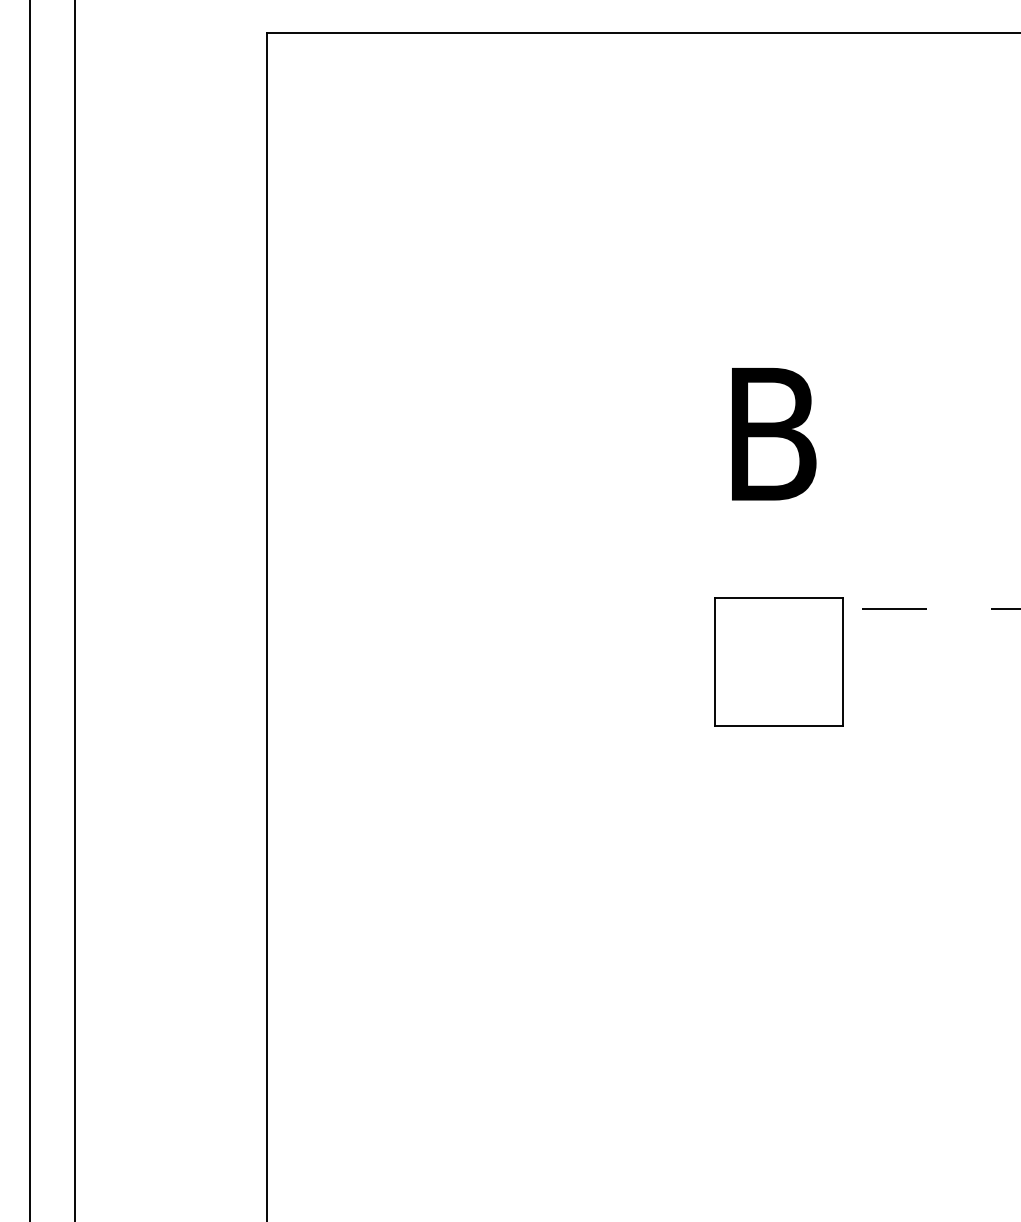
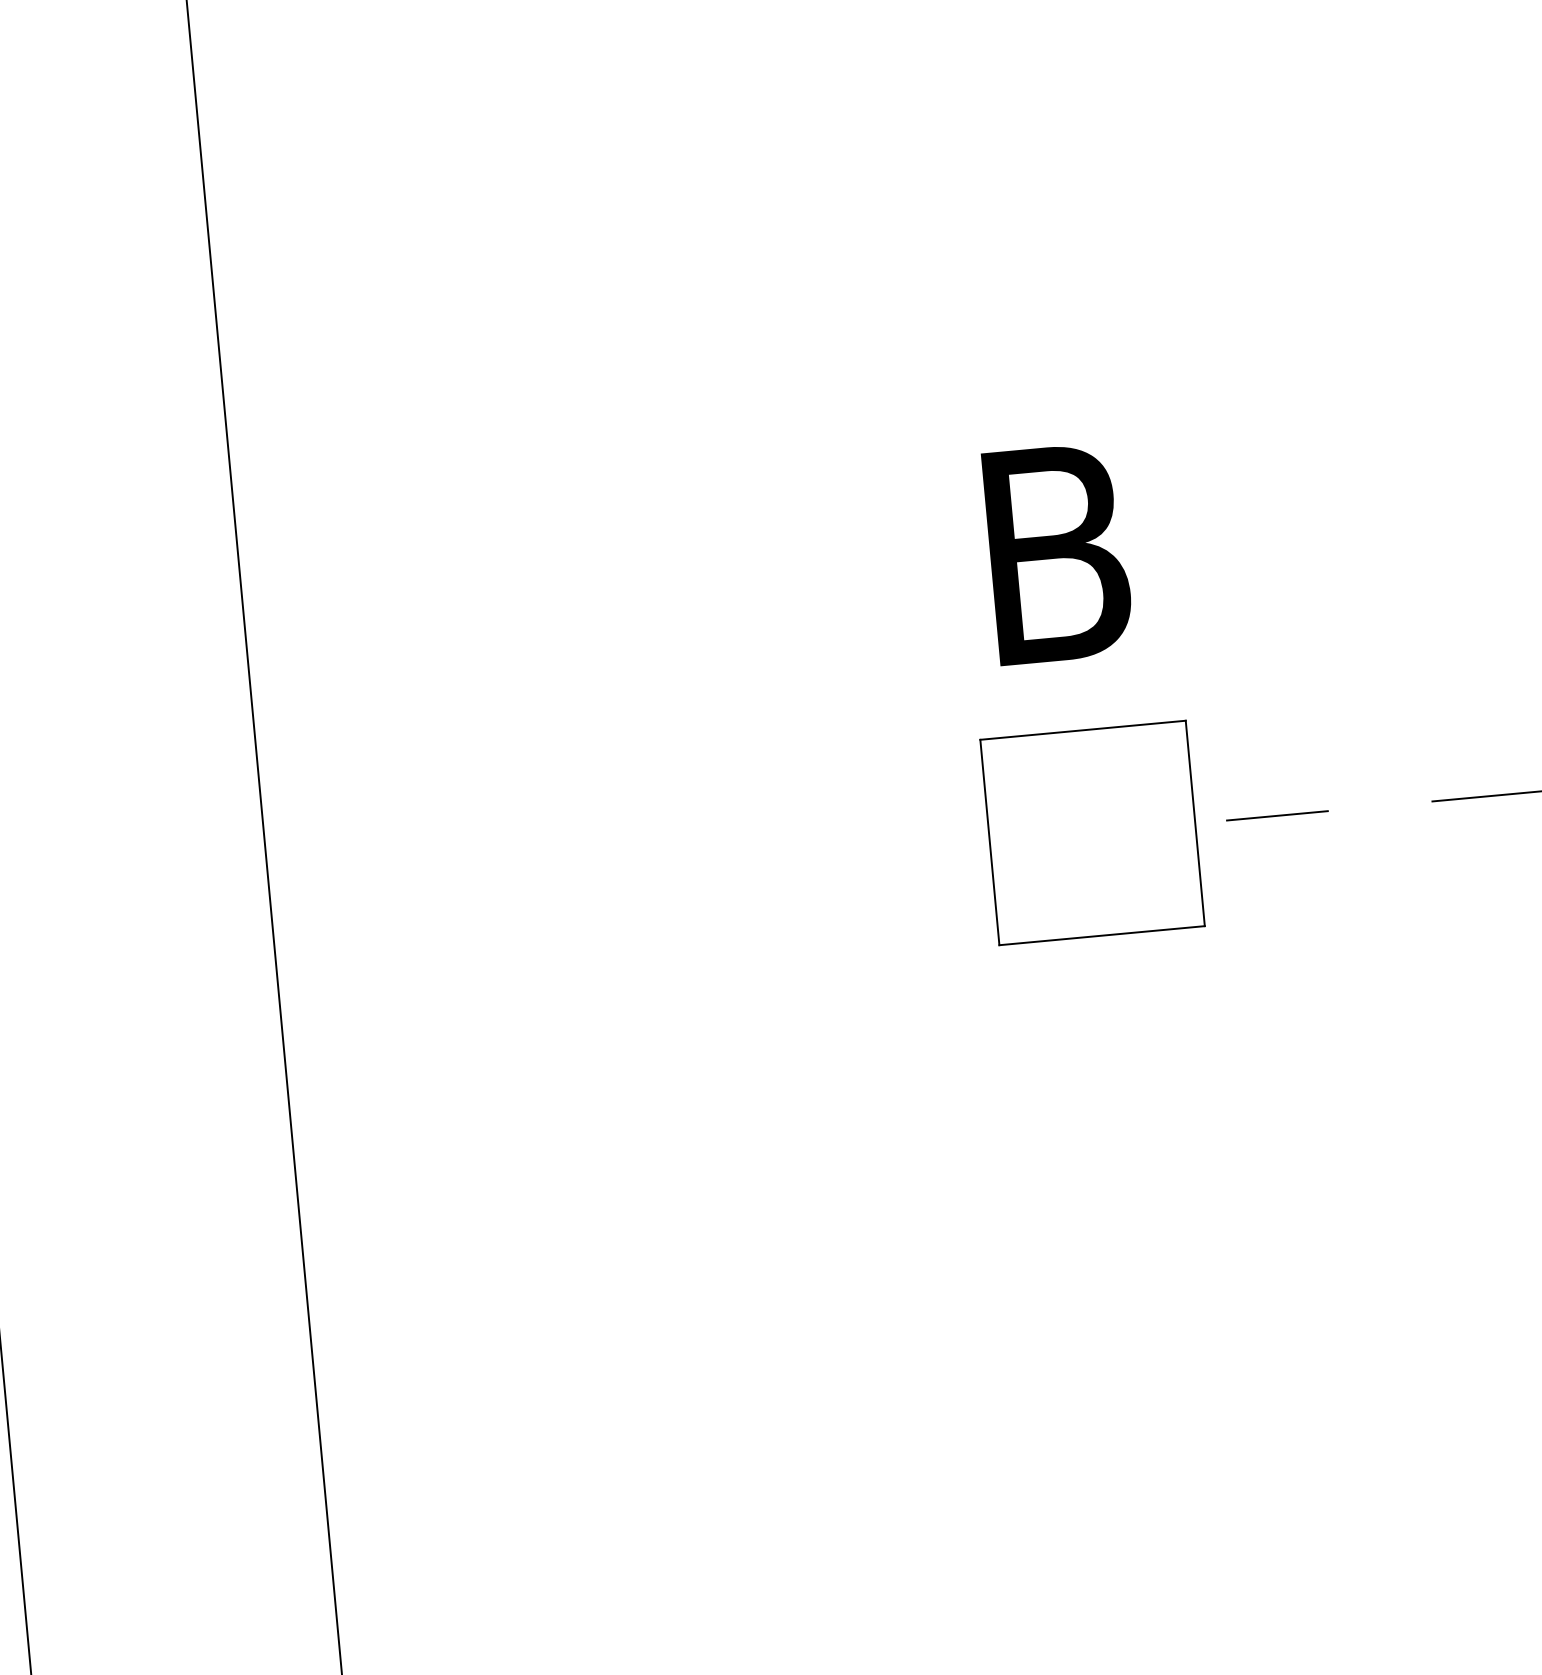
part: (778, 661) -> (1091, 832), moved

